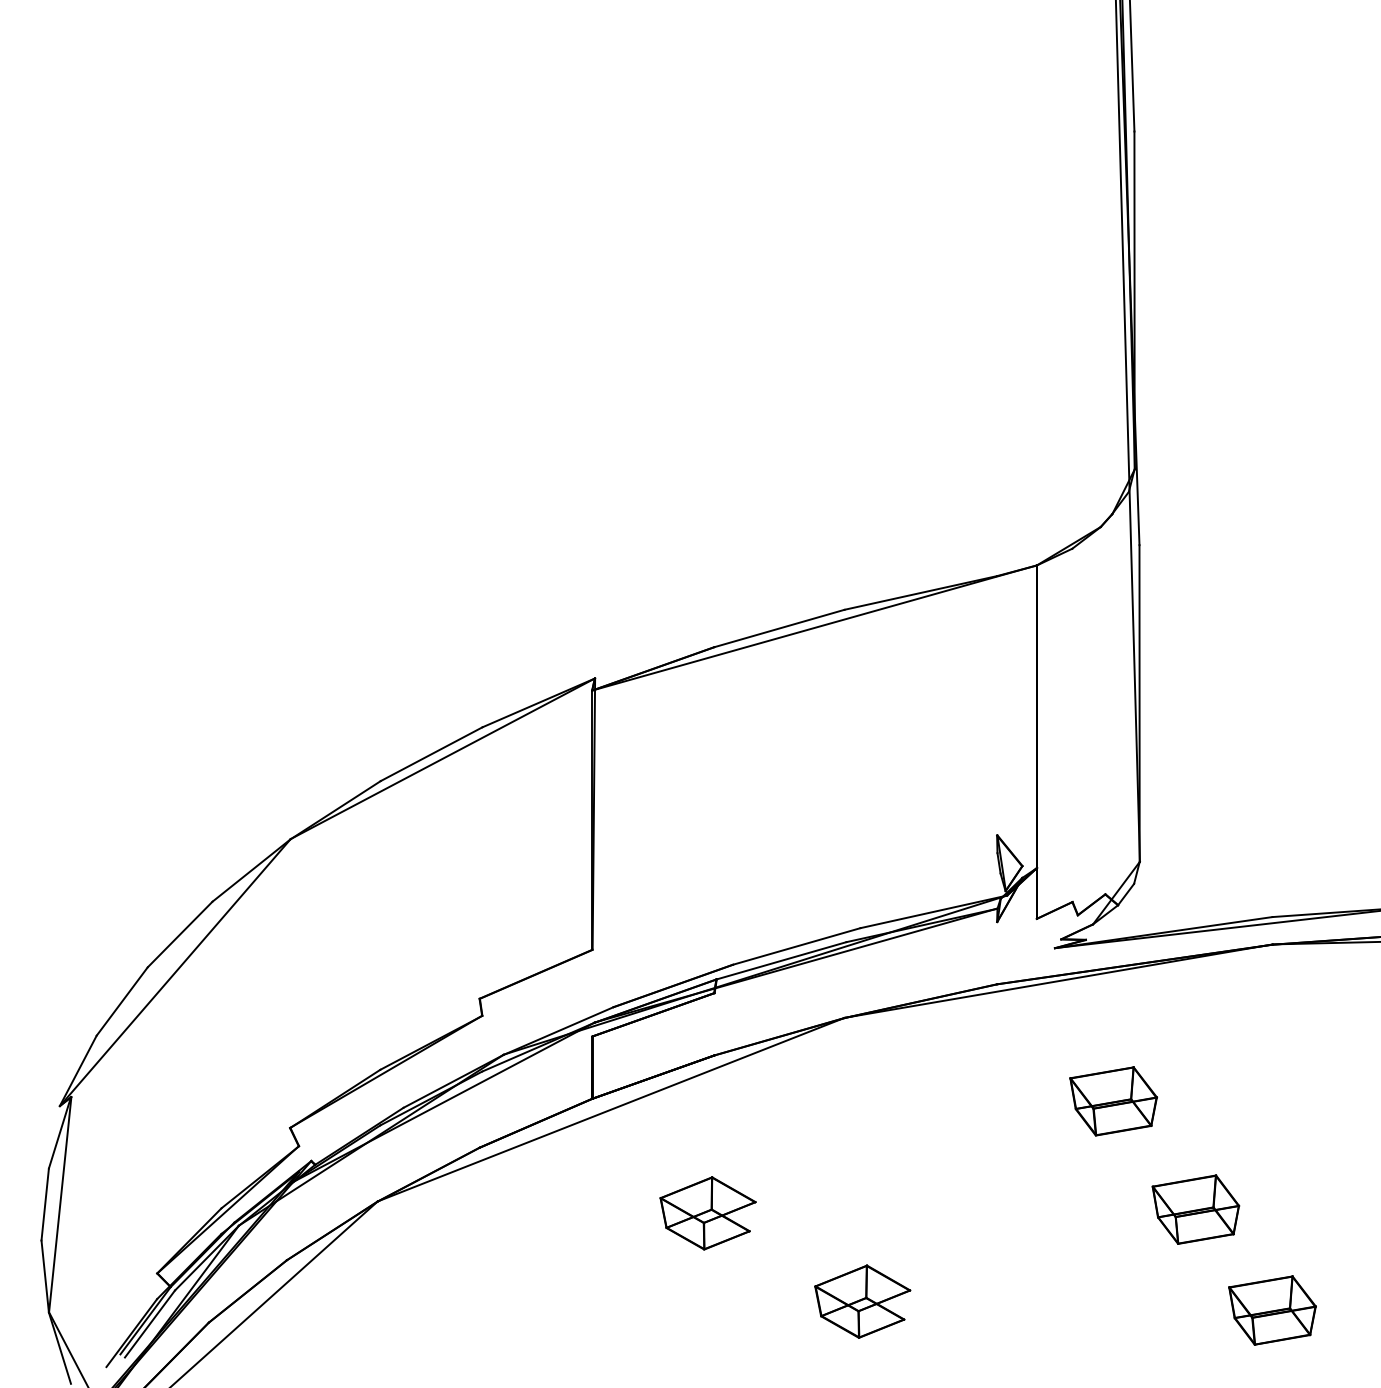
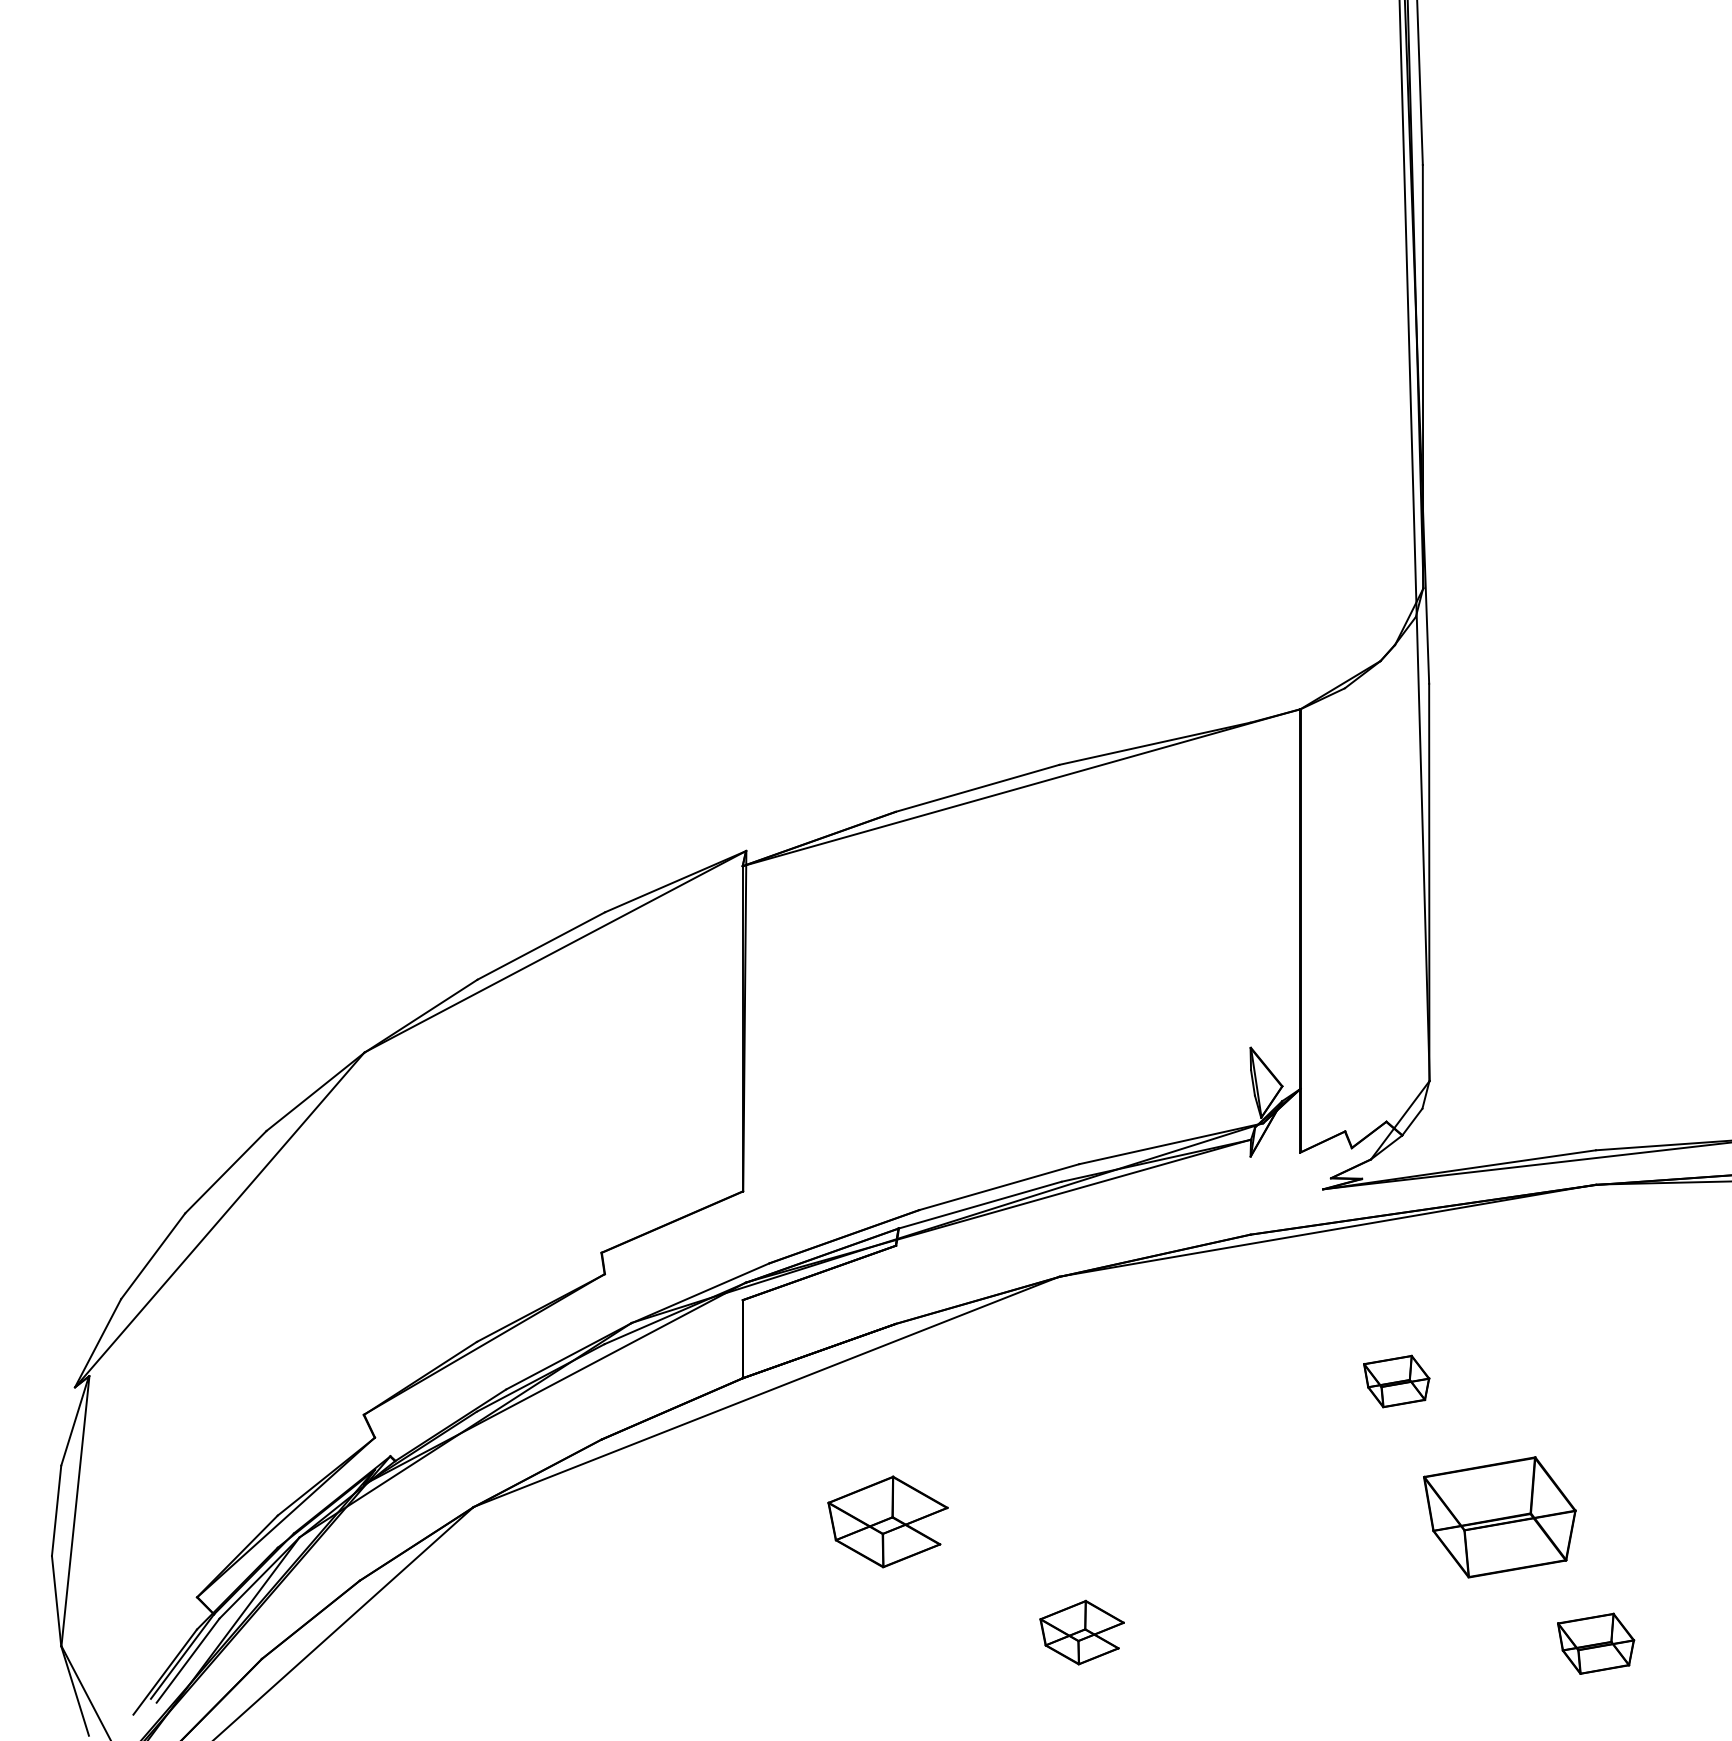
part: (1113, 1101) -> (1396, 1381), size x0.6
part: (1195, 1209) -> (1499, 1517), size x1.4
part: (862, 1301) -> (1081, 1632), size x0.7
part: (1272, 1310) -> (1596, 1643), size x0.7

